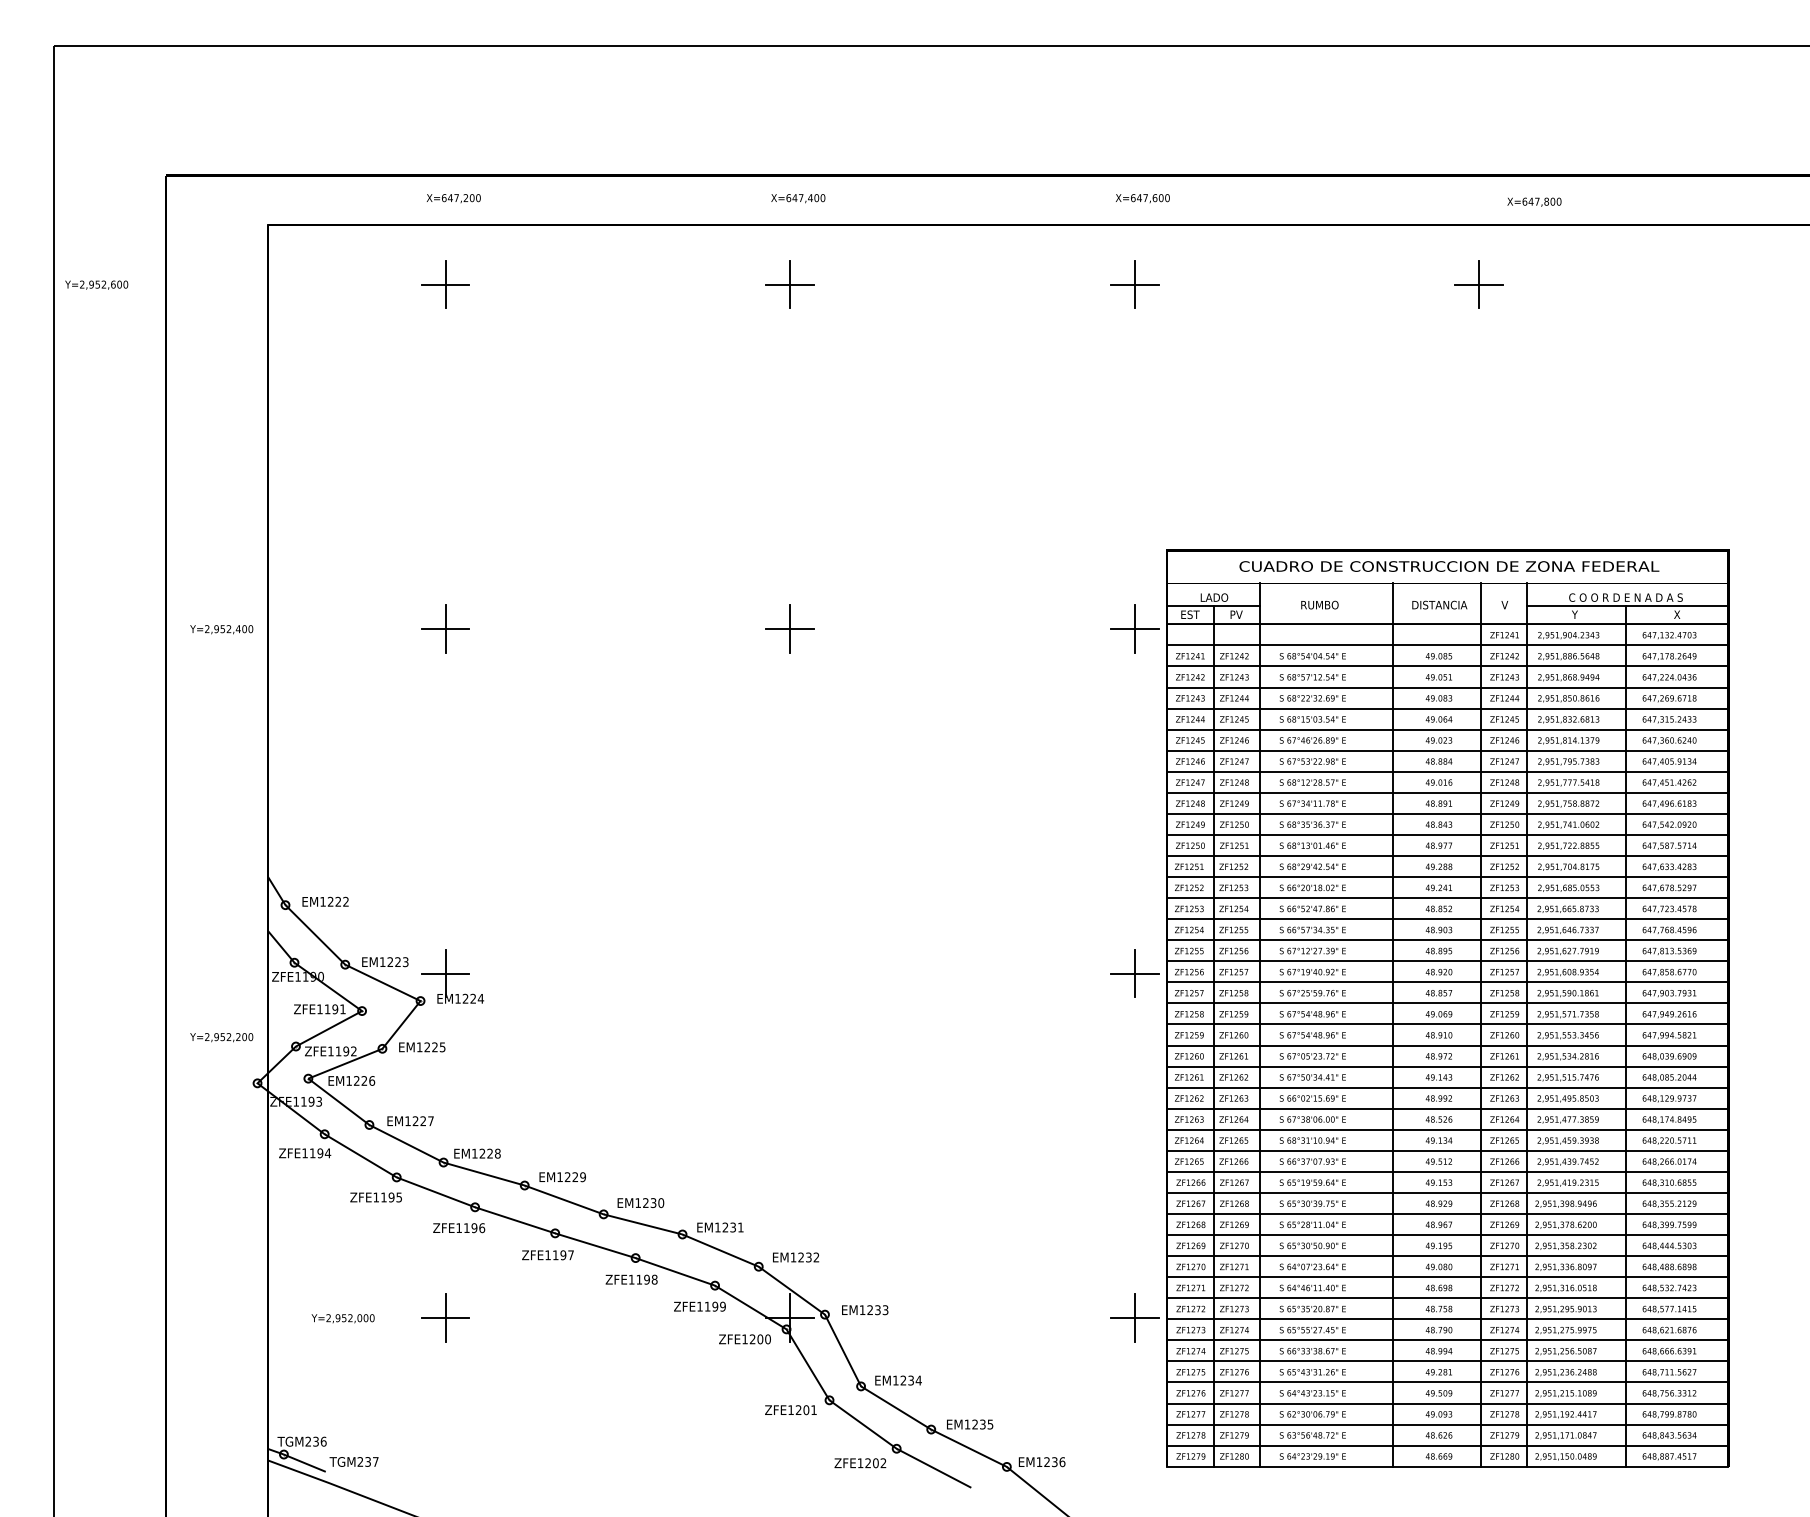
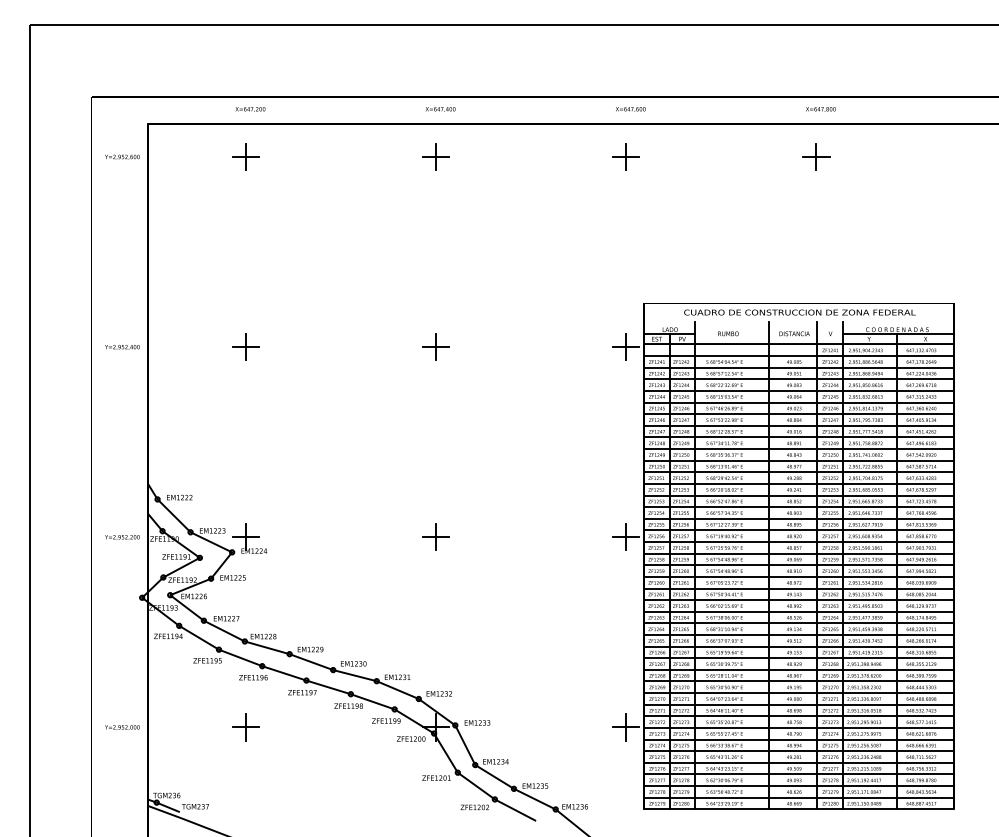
text: (1533, 202) -> (820, 109), moved
text: (96, 283) -> (122, 156), moved
part: (789, 972) -> (435, 536), added
text: (221, 1037) -> (122, 537), moved
text: (343, 1318) -> (122, 727), moved

